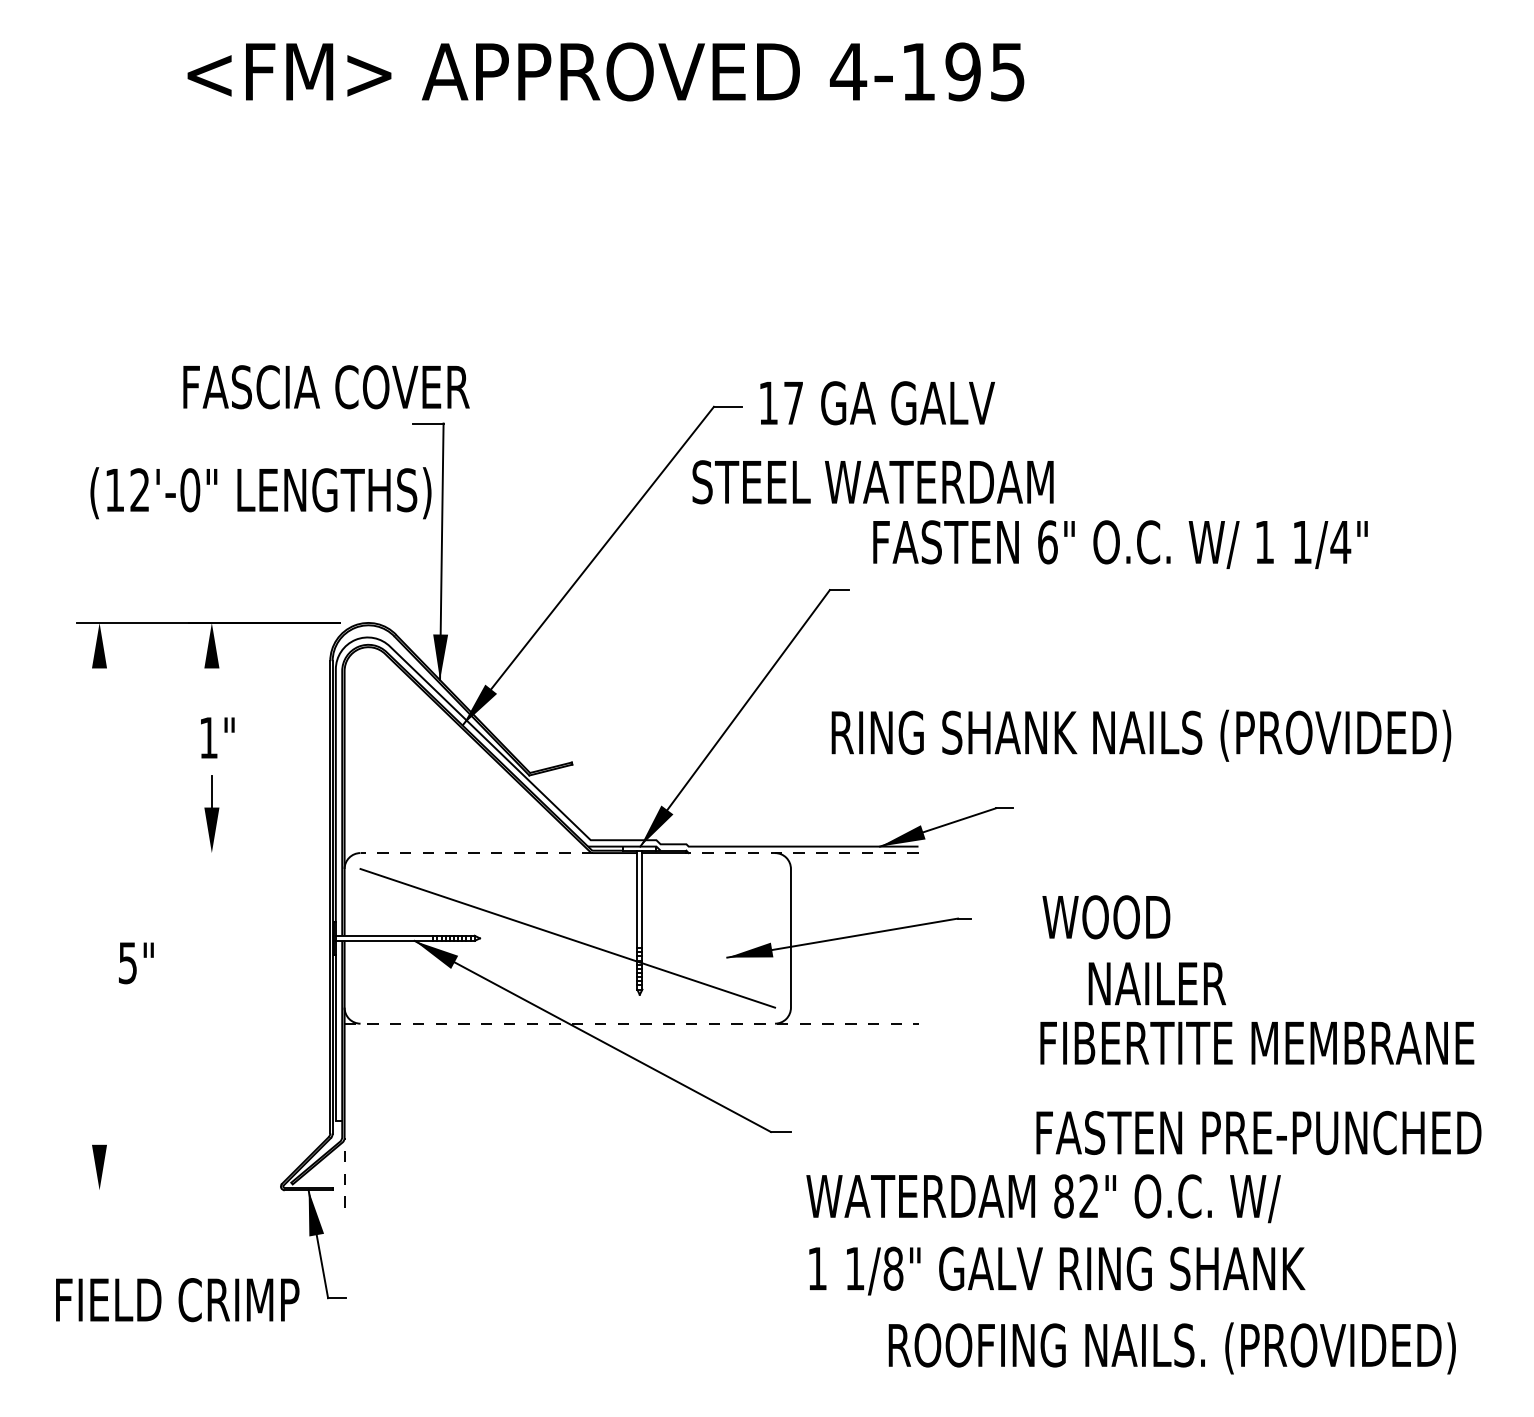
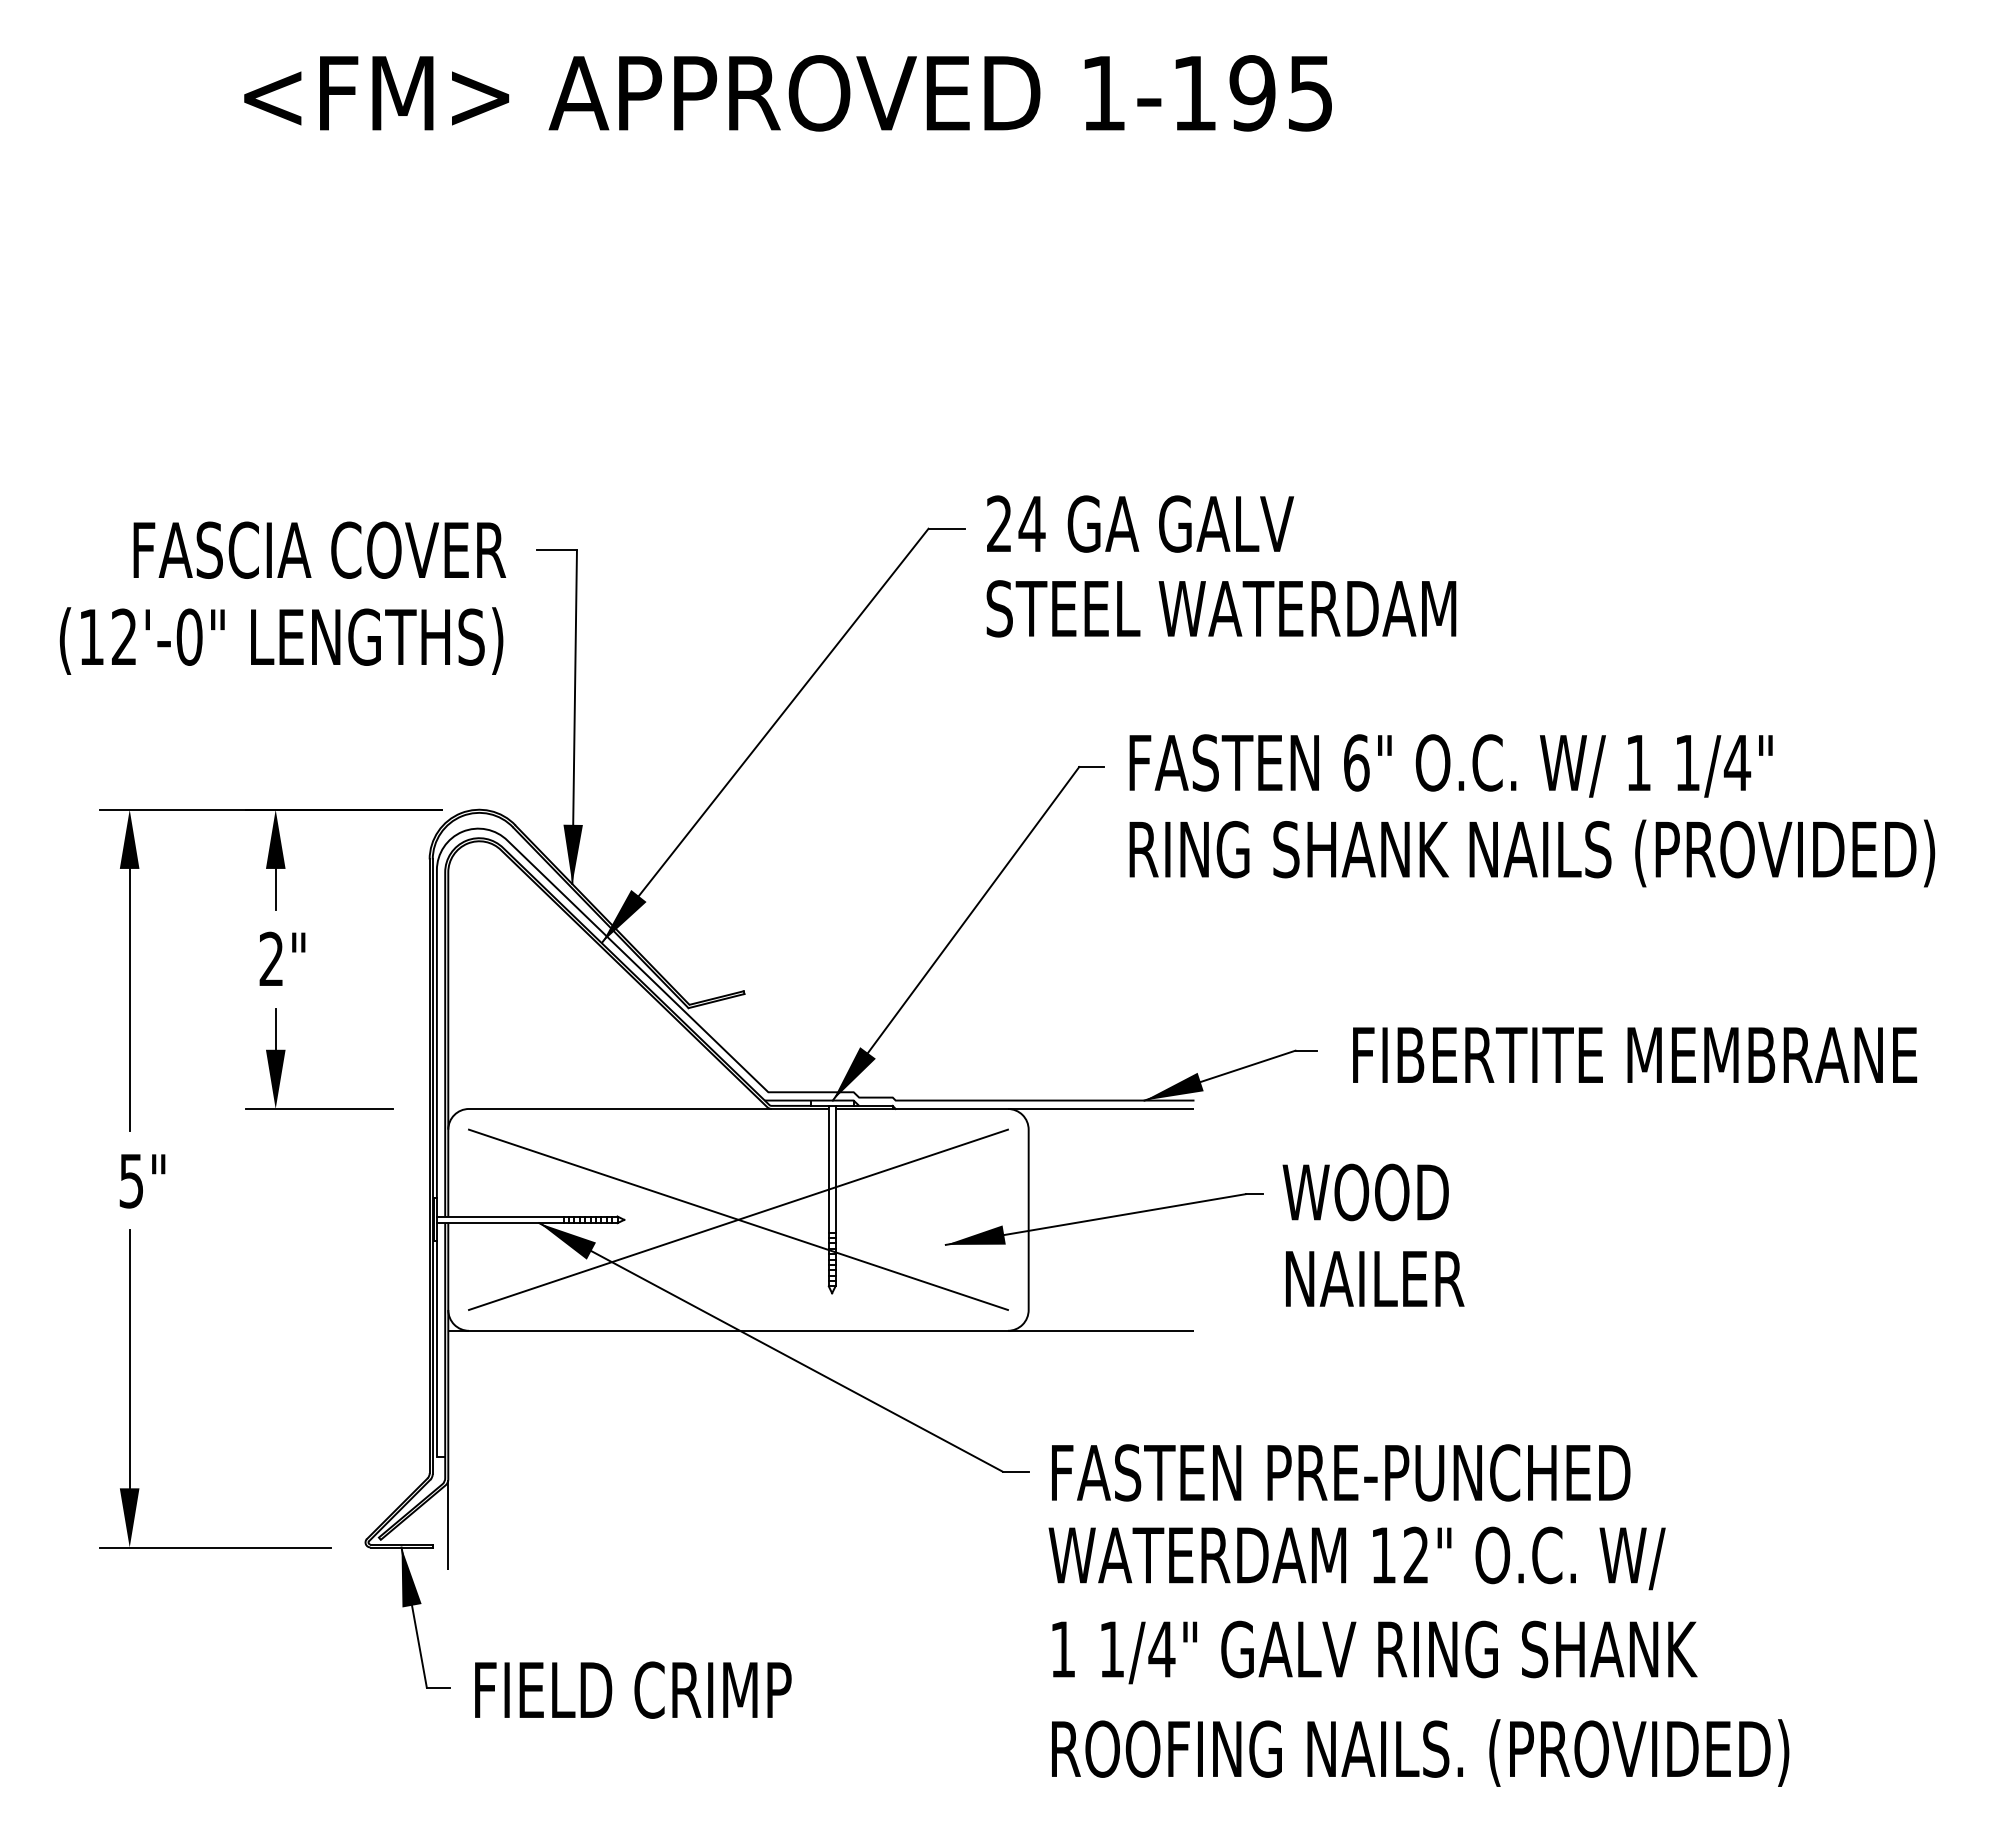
text: (848, 72) -> (1103, 93), 4-195 -> 1-195
text: (326, 386) -> (319, 549), moved
text: (781, 402) -> (1016, 523), 17 -> 24
text: (873, 482) -> (1221, 608), moved
text: (260, 492) -> (281, 640), moved
text: (1120, 544) -> (1450, 765), moved
line: (211, 683) -> (275, 888), added
text: (1141, 735) -> (1532, 853), moved
text: (207, 737) -> (270, 958), 1" -> 2"
line: (99, 768) -> (129, 999), added
line: (245, 852) -> (319, 1108), added
line: (476, 852) -> (619, 1108), dashed -> solid
line: (802, 852) -> (1043, 1108), dashed -> solid
text: (1106, 917) -> (1365, 1192), moved
line: (567, 938) -> (738, 1219), added
text: (136, 963) -> (142, 1181), moved
text: (1157, 983) -> (1375, 1278), moved
line: (631, 1023) -> (821, 1330), dashed -> solid
text: (1257, 1042) -> (1635, 1054), moved
line: (99, 1045) -> (129, 1359), added
text: (1259, 1132) -> (1341, 1472), moved
line: (344, 1172) -> (448, 1524), dashed -> solid
line: (165, 1190) -> (215, 1547), added
text: (1063, 1196) -> (1383, 1555), 82" -> 12"
text: (893, 1268) -> (1161, 1649), 1/8" -> 1/4"
text: (177, 1299) -> (633, 1689), moved
text: (1172, 1348) -> (1420, 1752), moved

